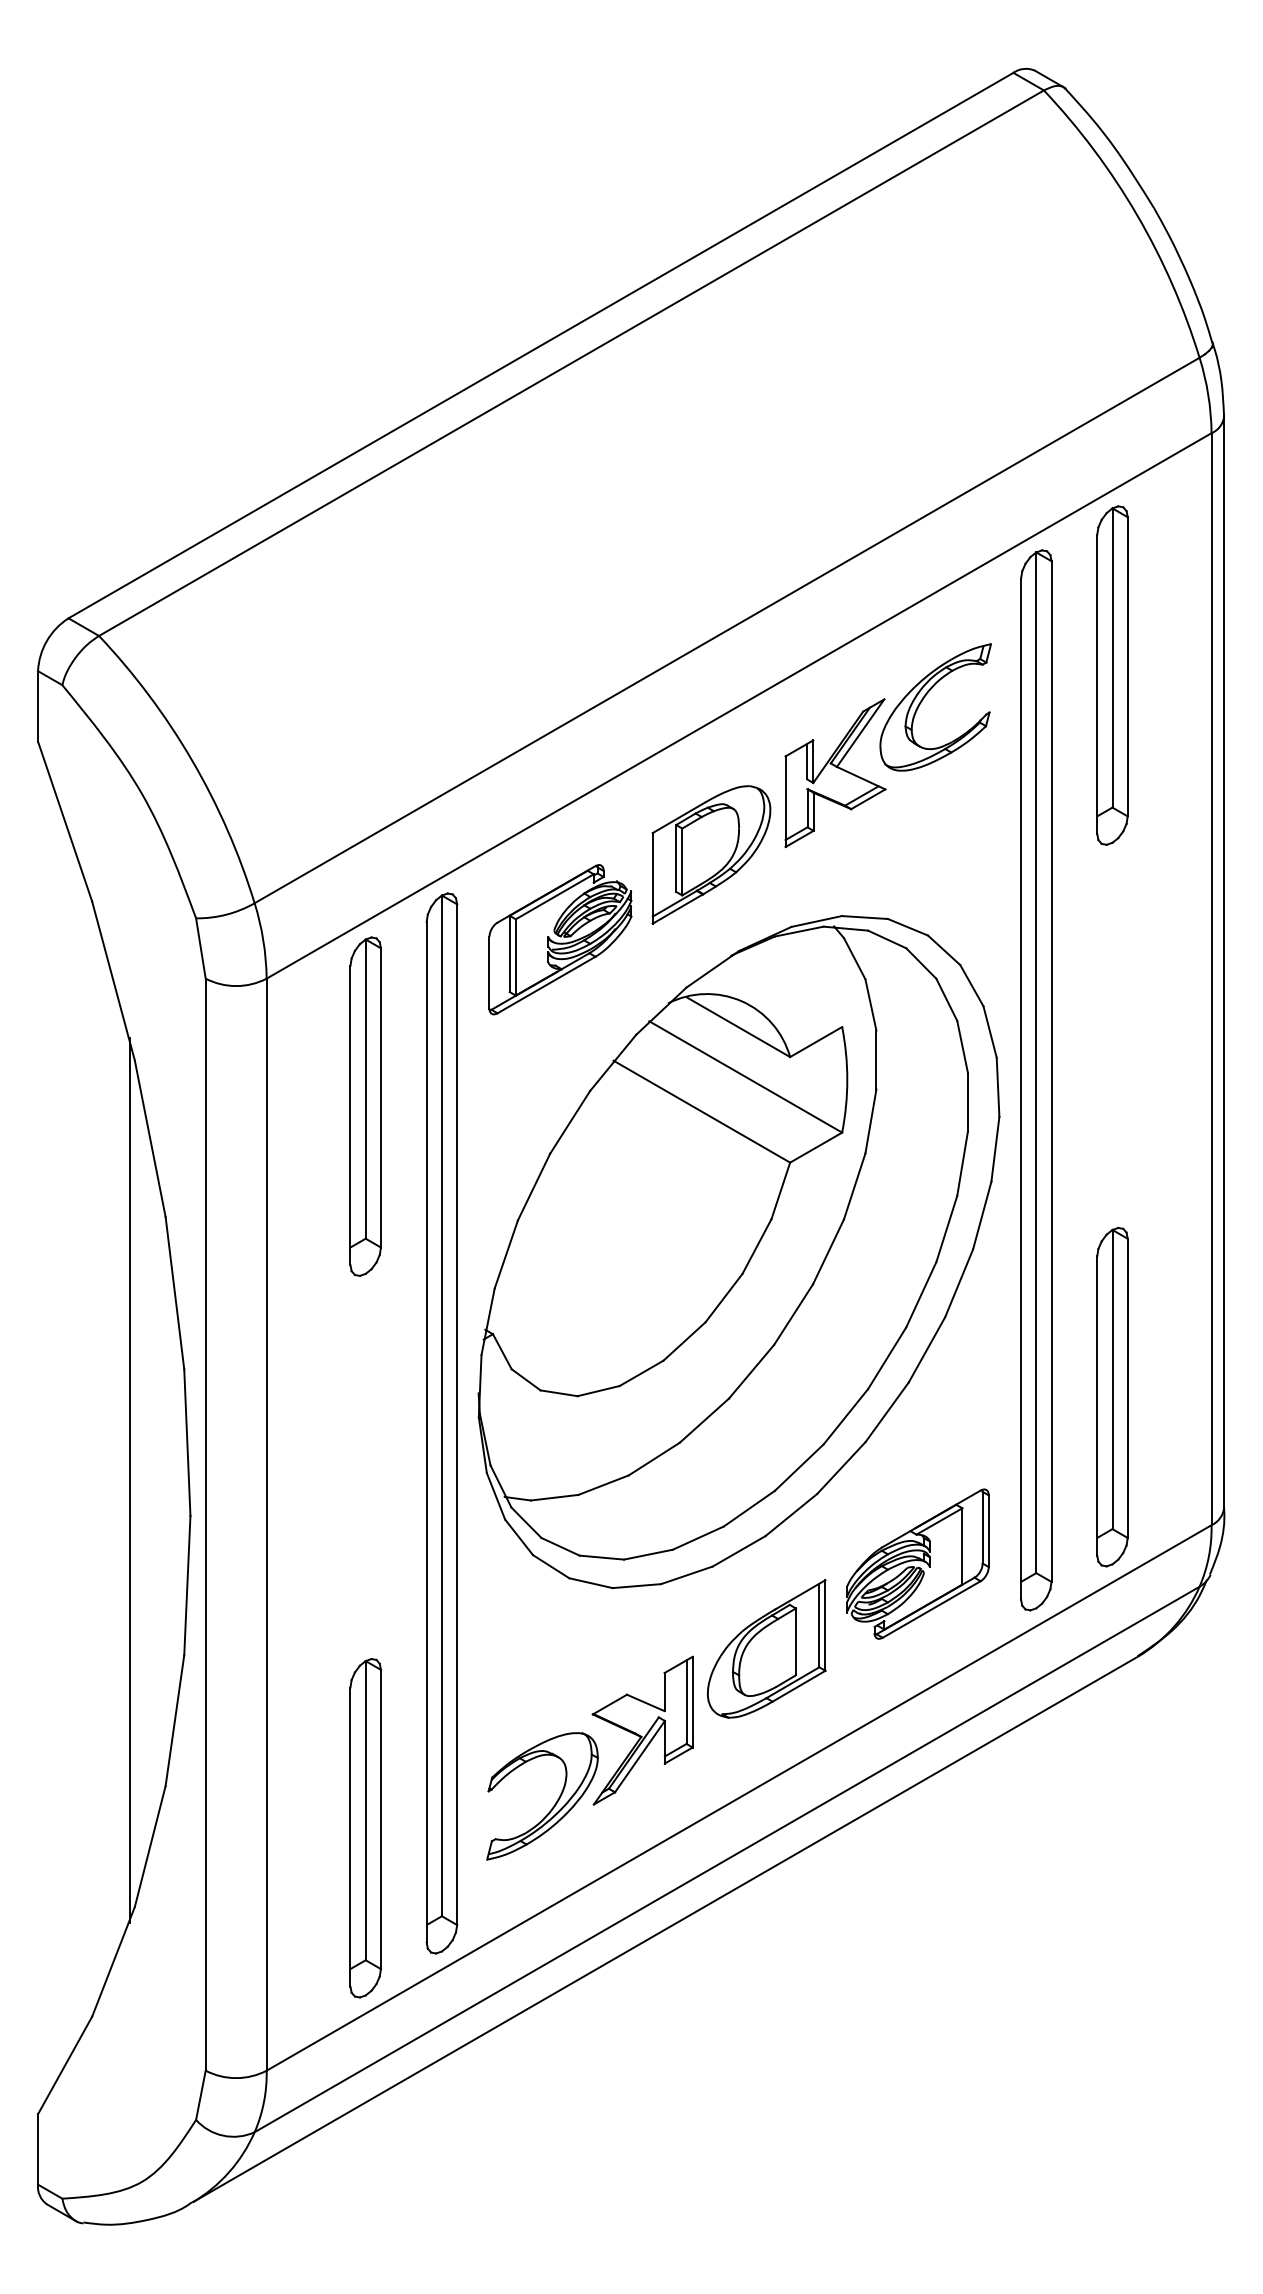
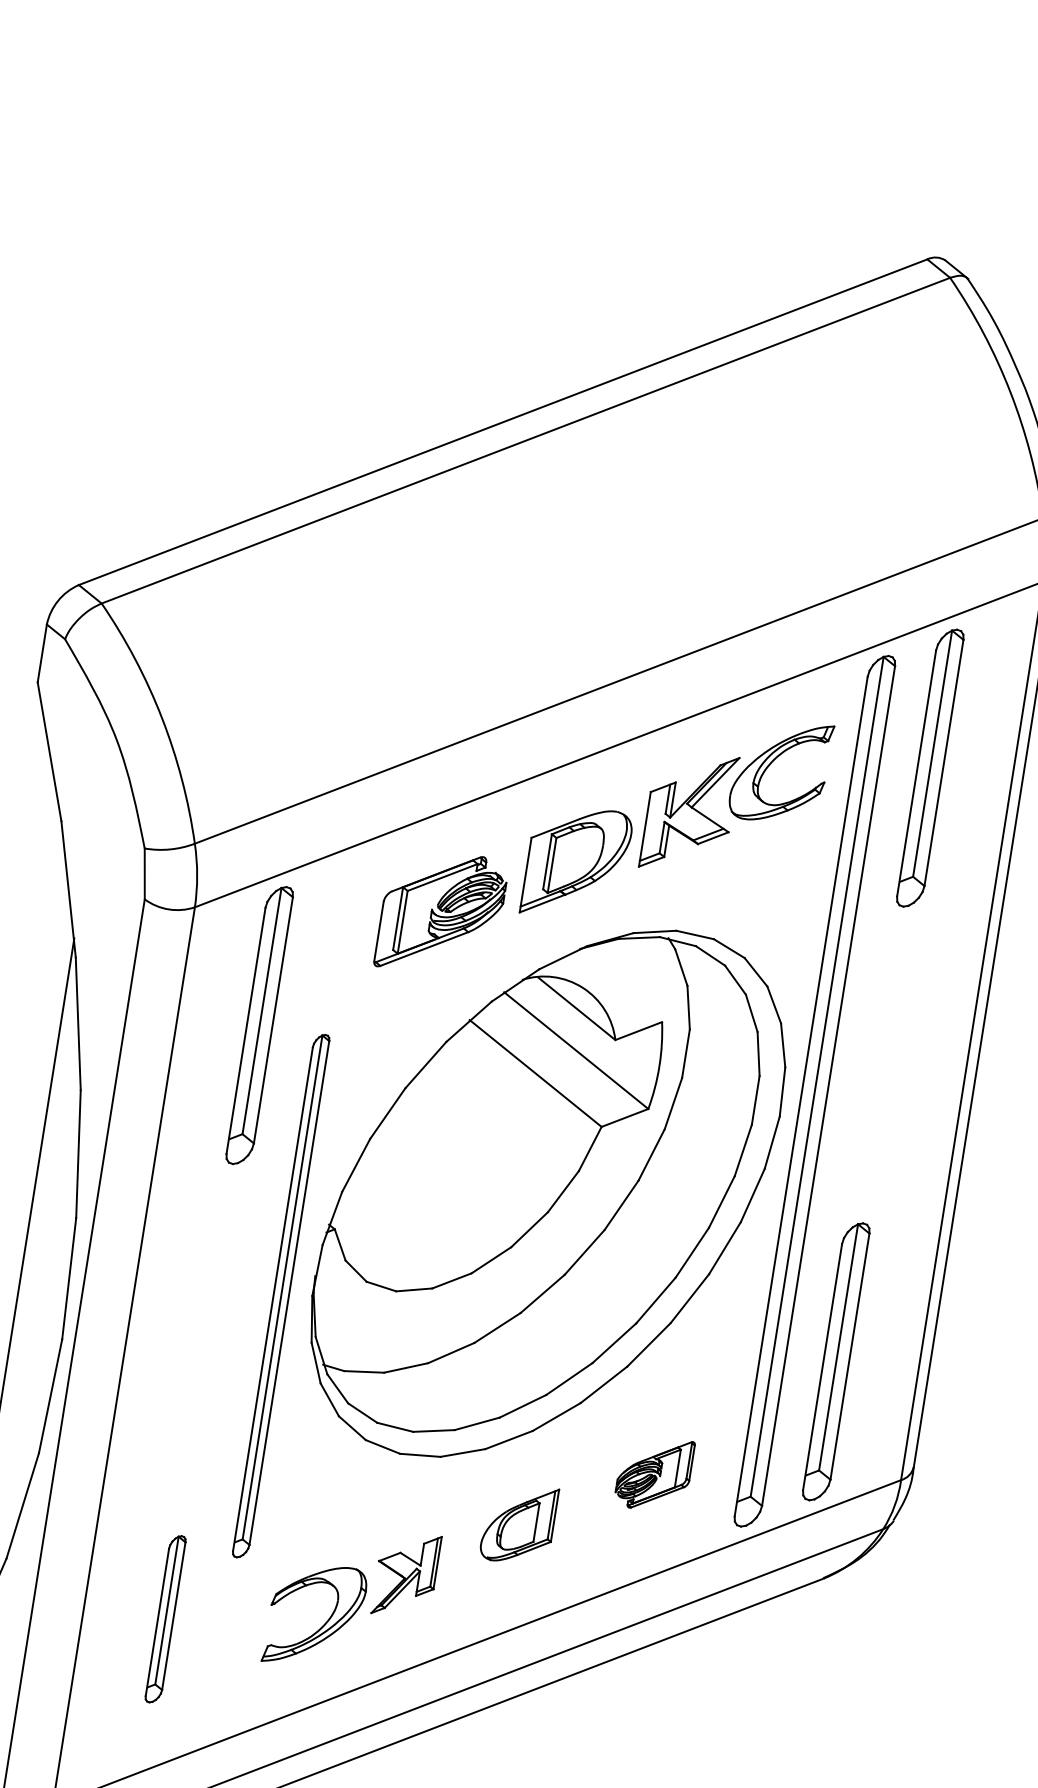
part: (441, 1423) -> (280, 1296), size x0.6
part: (917, 1563) -> (654, 1473), size x0.6
part: (766, 1648) -> (518, 1523), size x0.7
part: (642, 1730) -> (406, 1574), size x0.7
part: (365, 1828) -> (165, 1619), size x0.6

